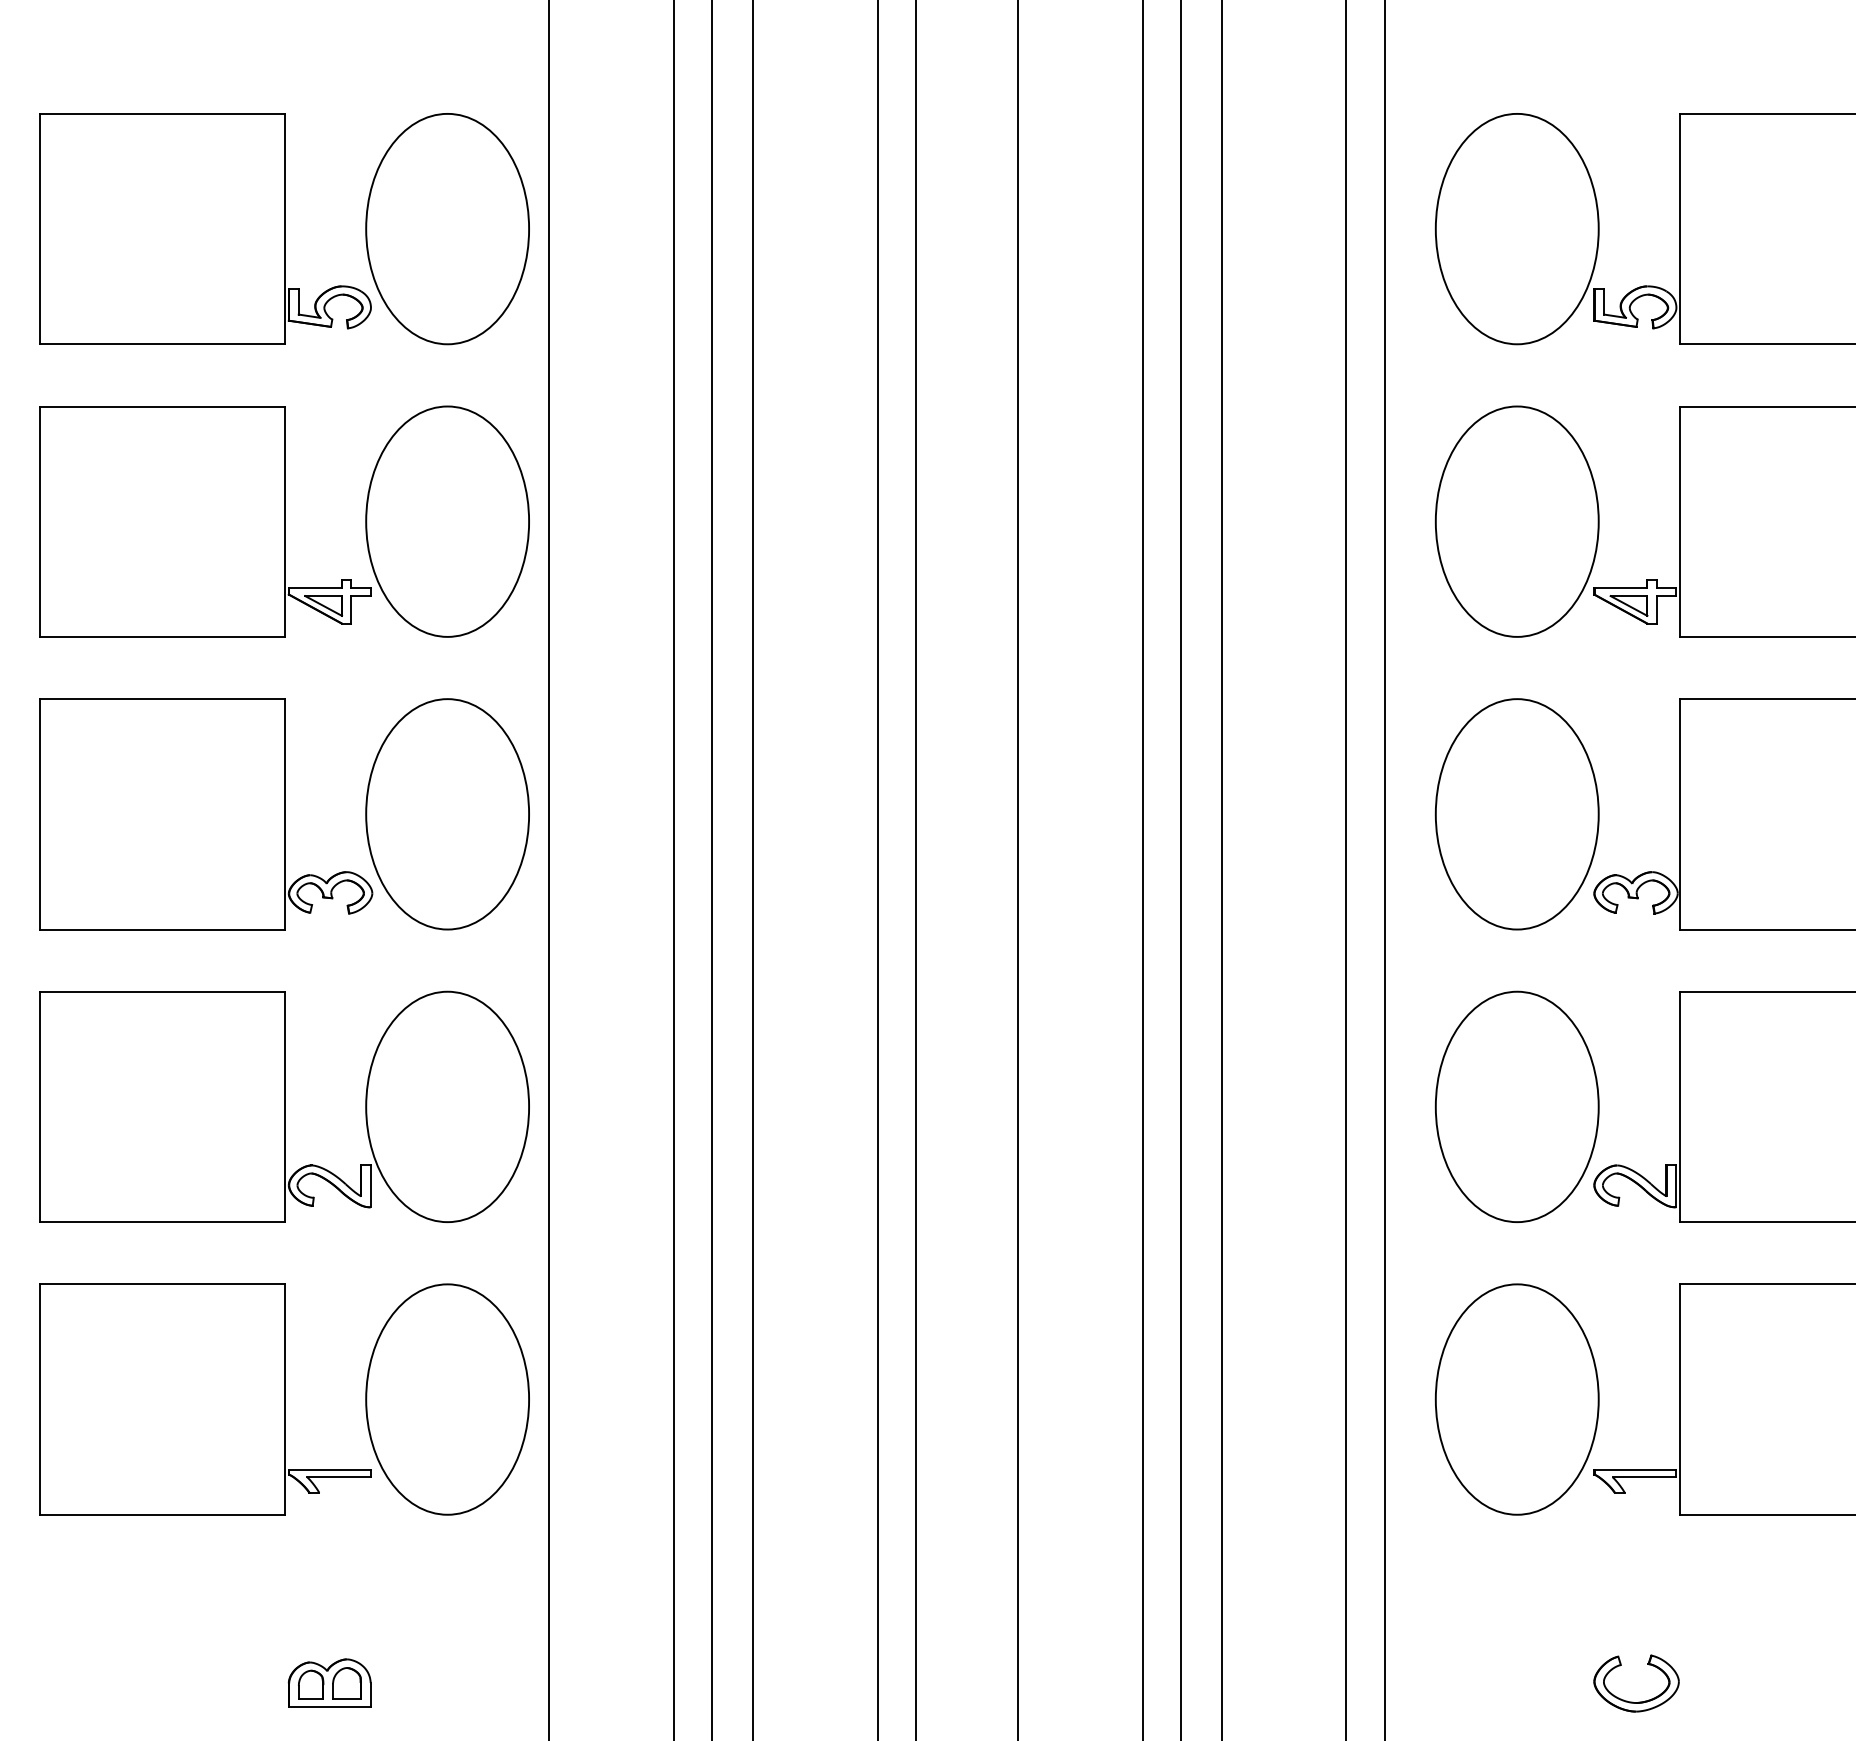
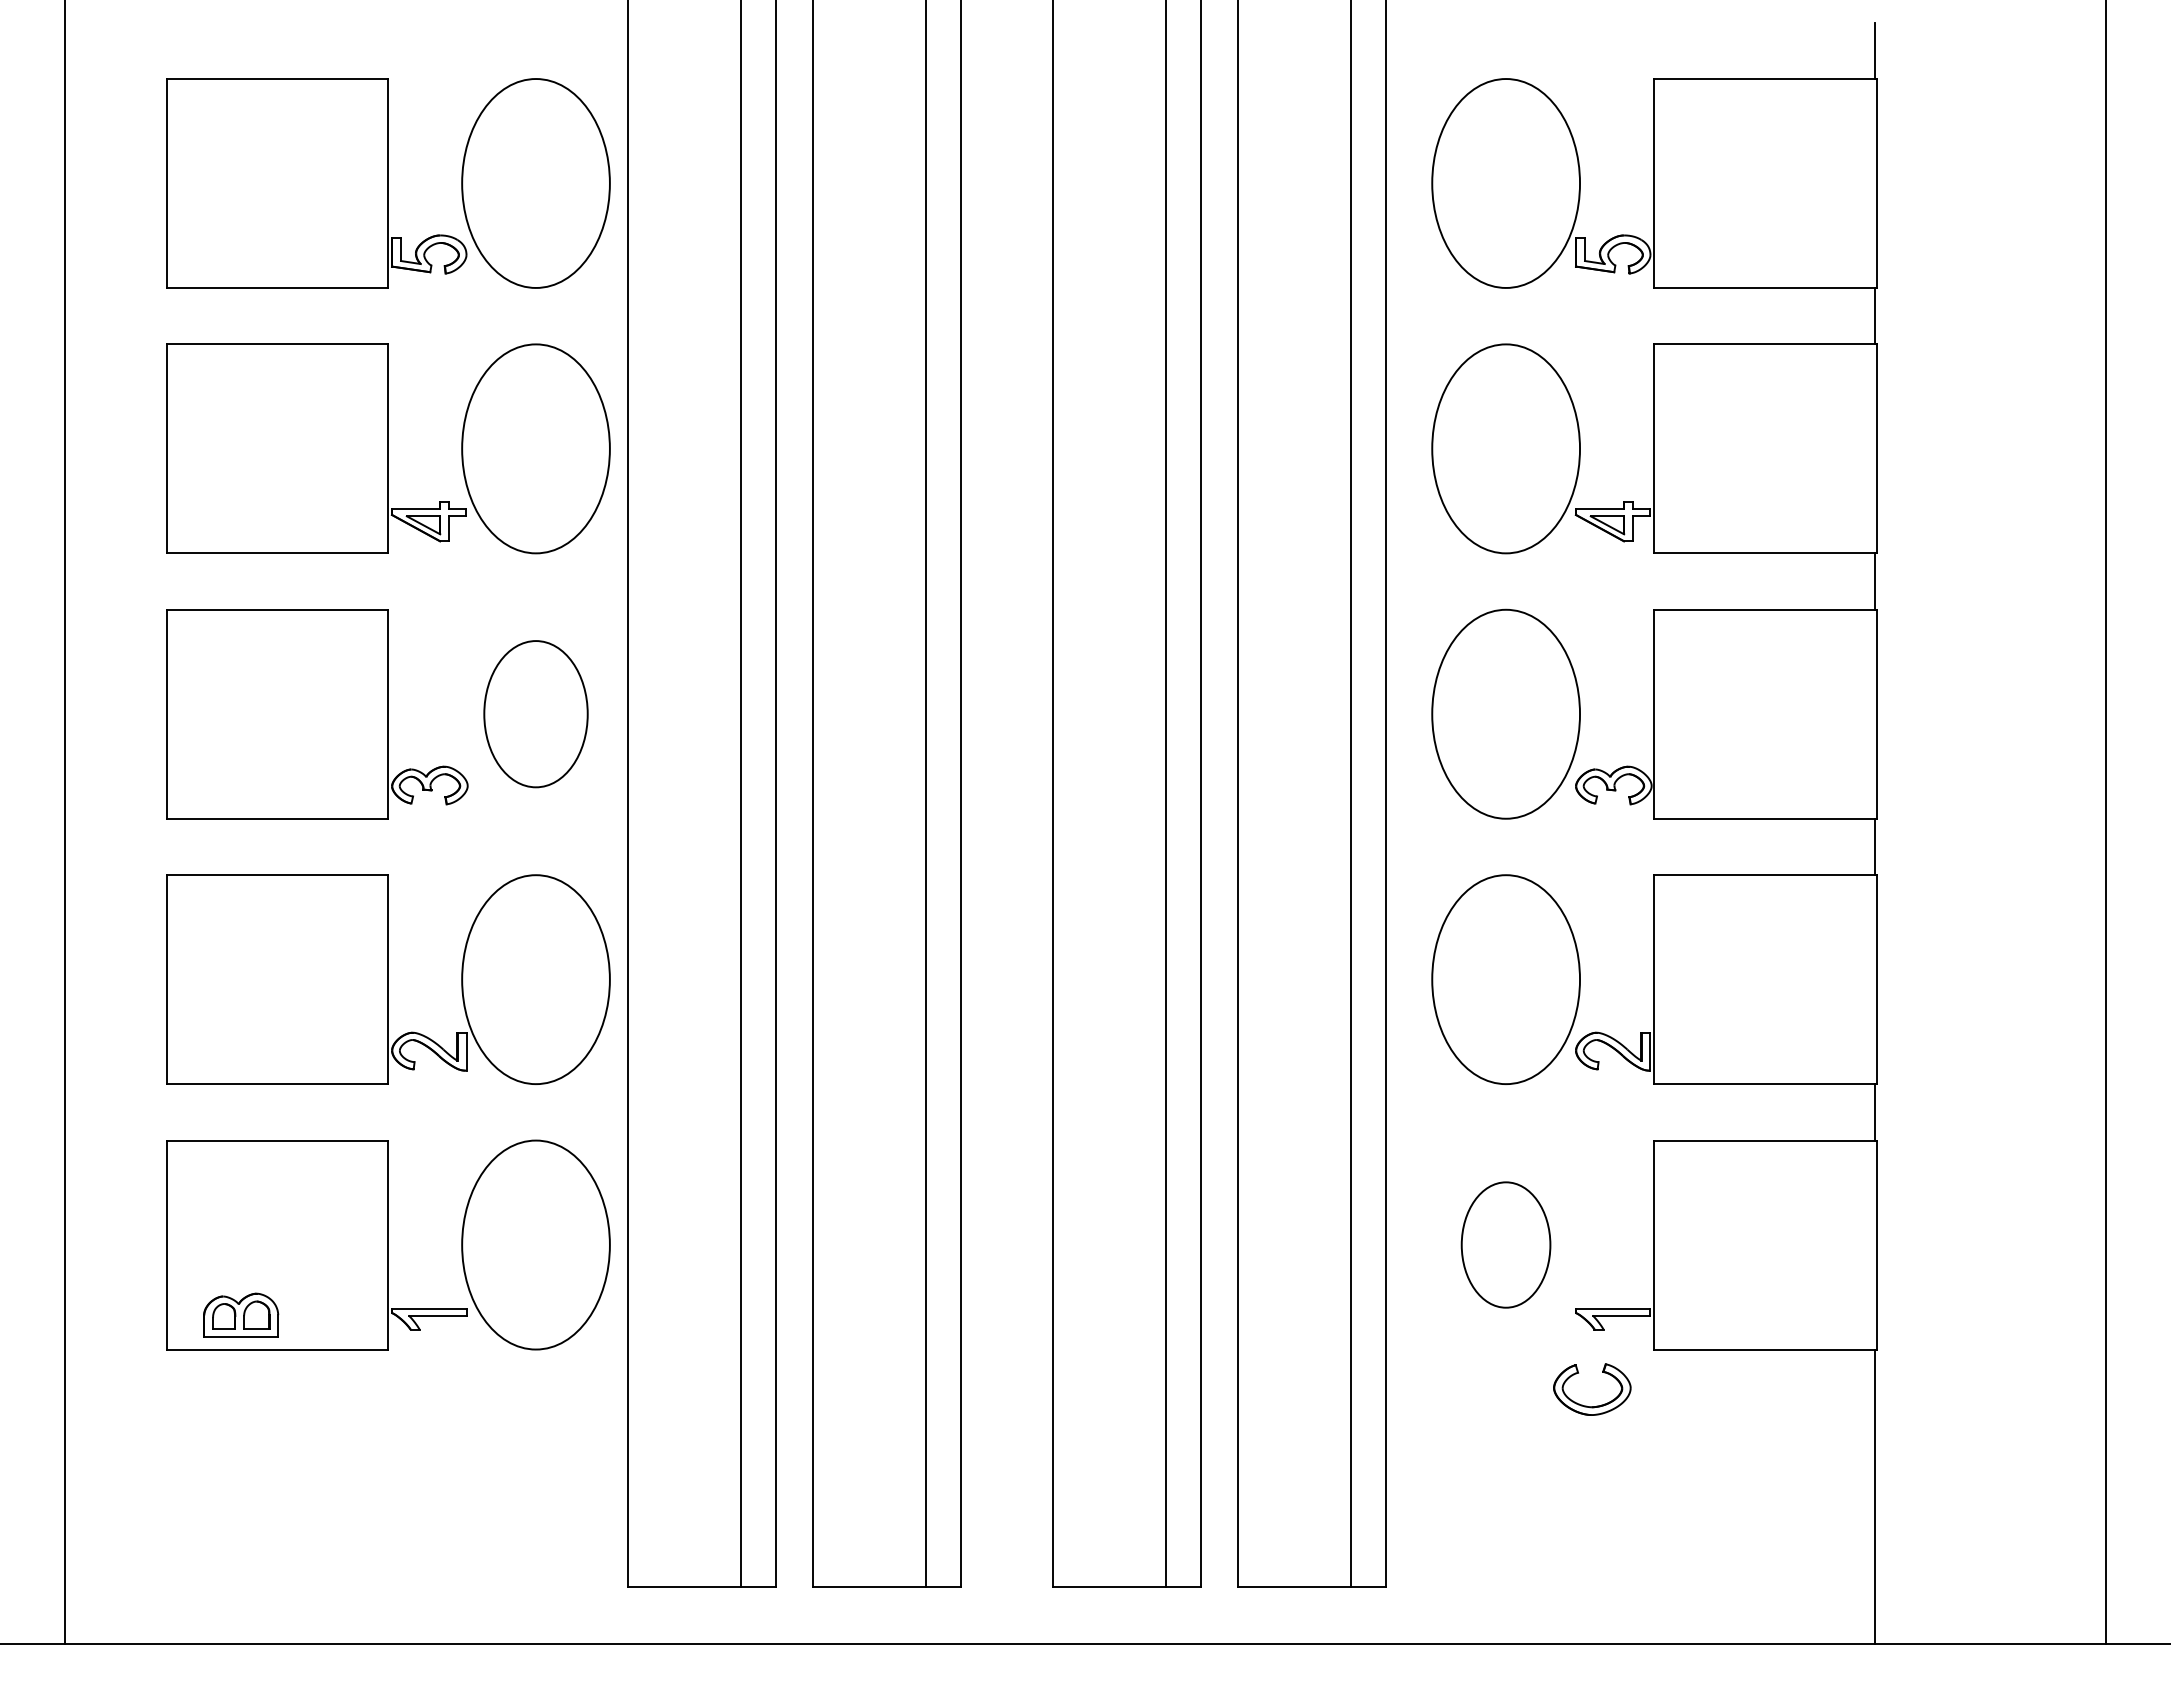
part: (447, 813) -> (535, 713), size x0.7
part: (1516, 1398) -> (1505, 1244), size x0.6
part: (330, 1682) -> (241, 1314), moved
part: (1641, 1701) -> (1596, 1405), moved

